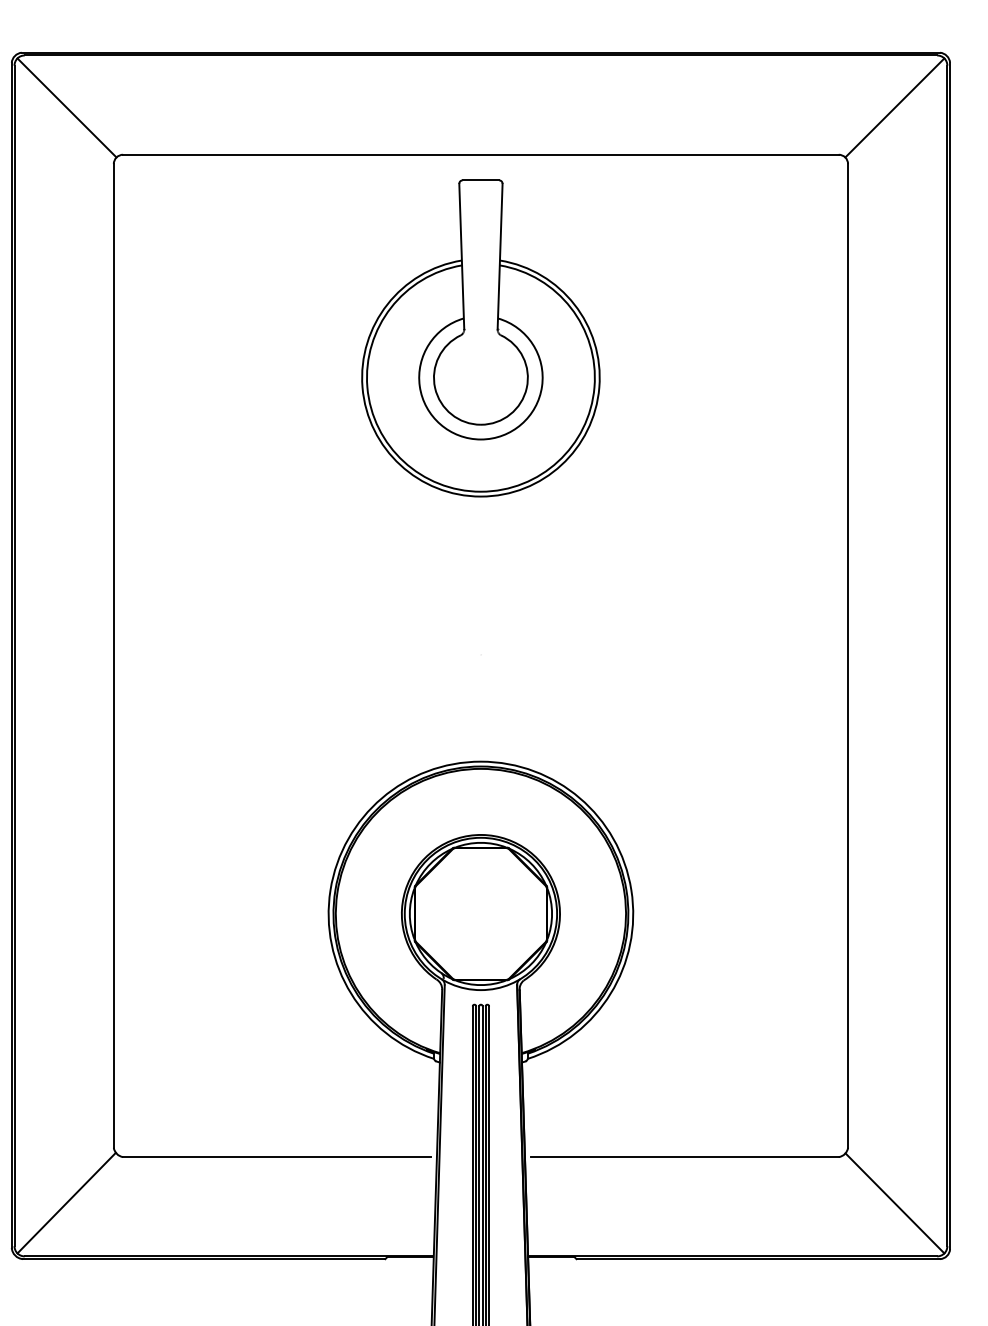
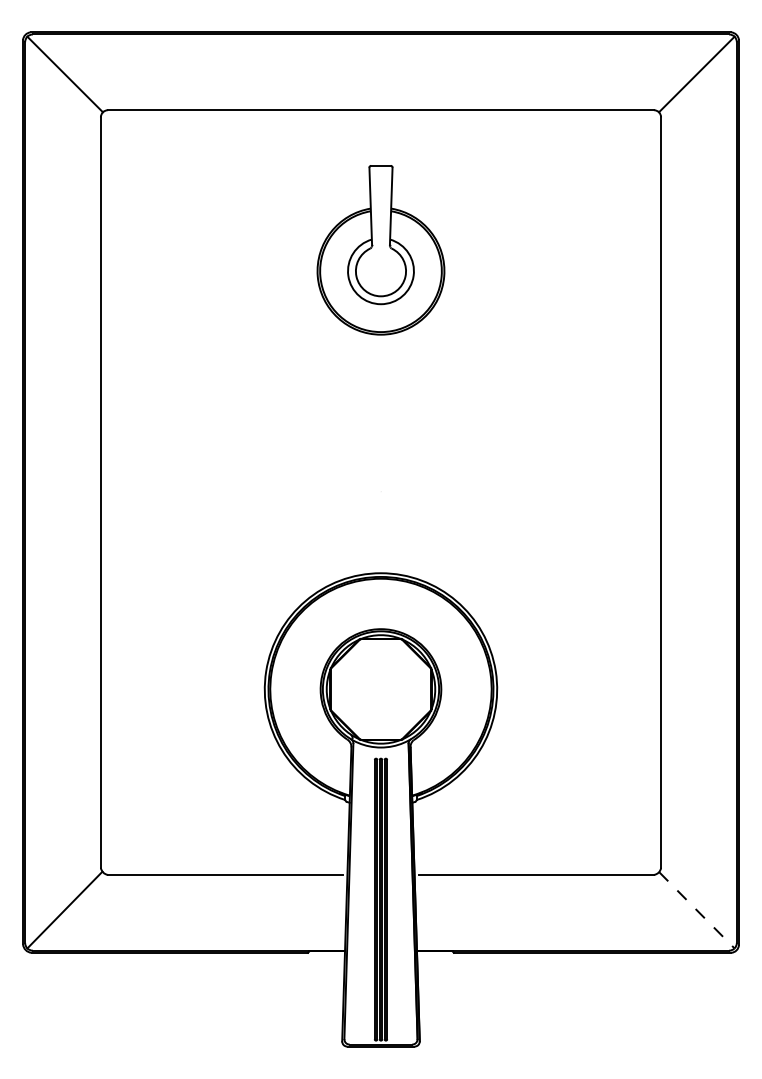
part: (480, 337) -> (380, 249), size x0.7
line: (894, 1203) -> (696, 910), solid -> dashed

